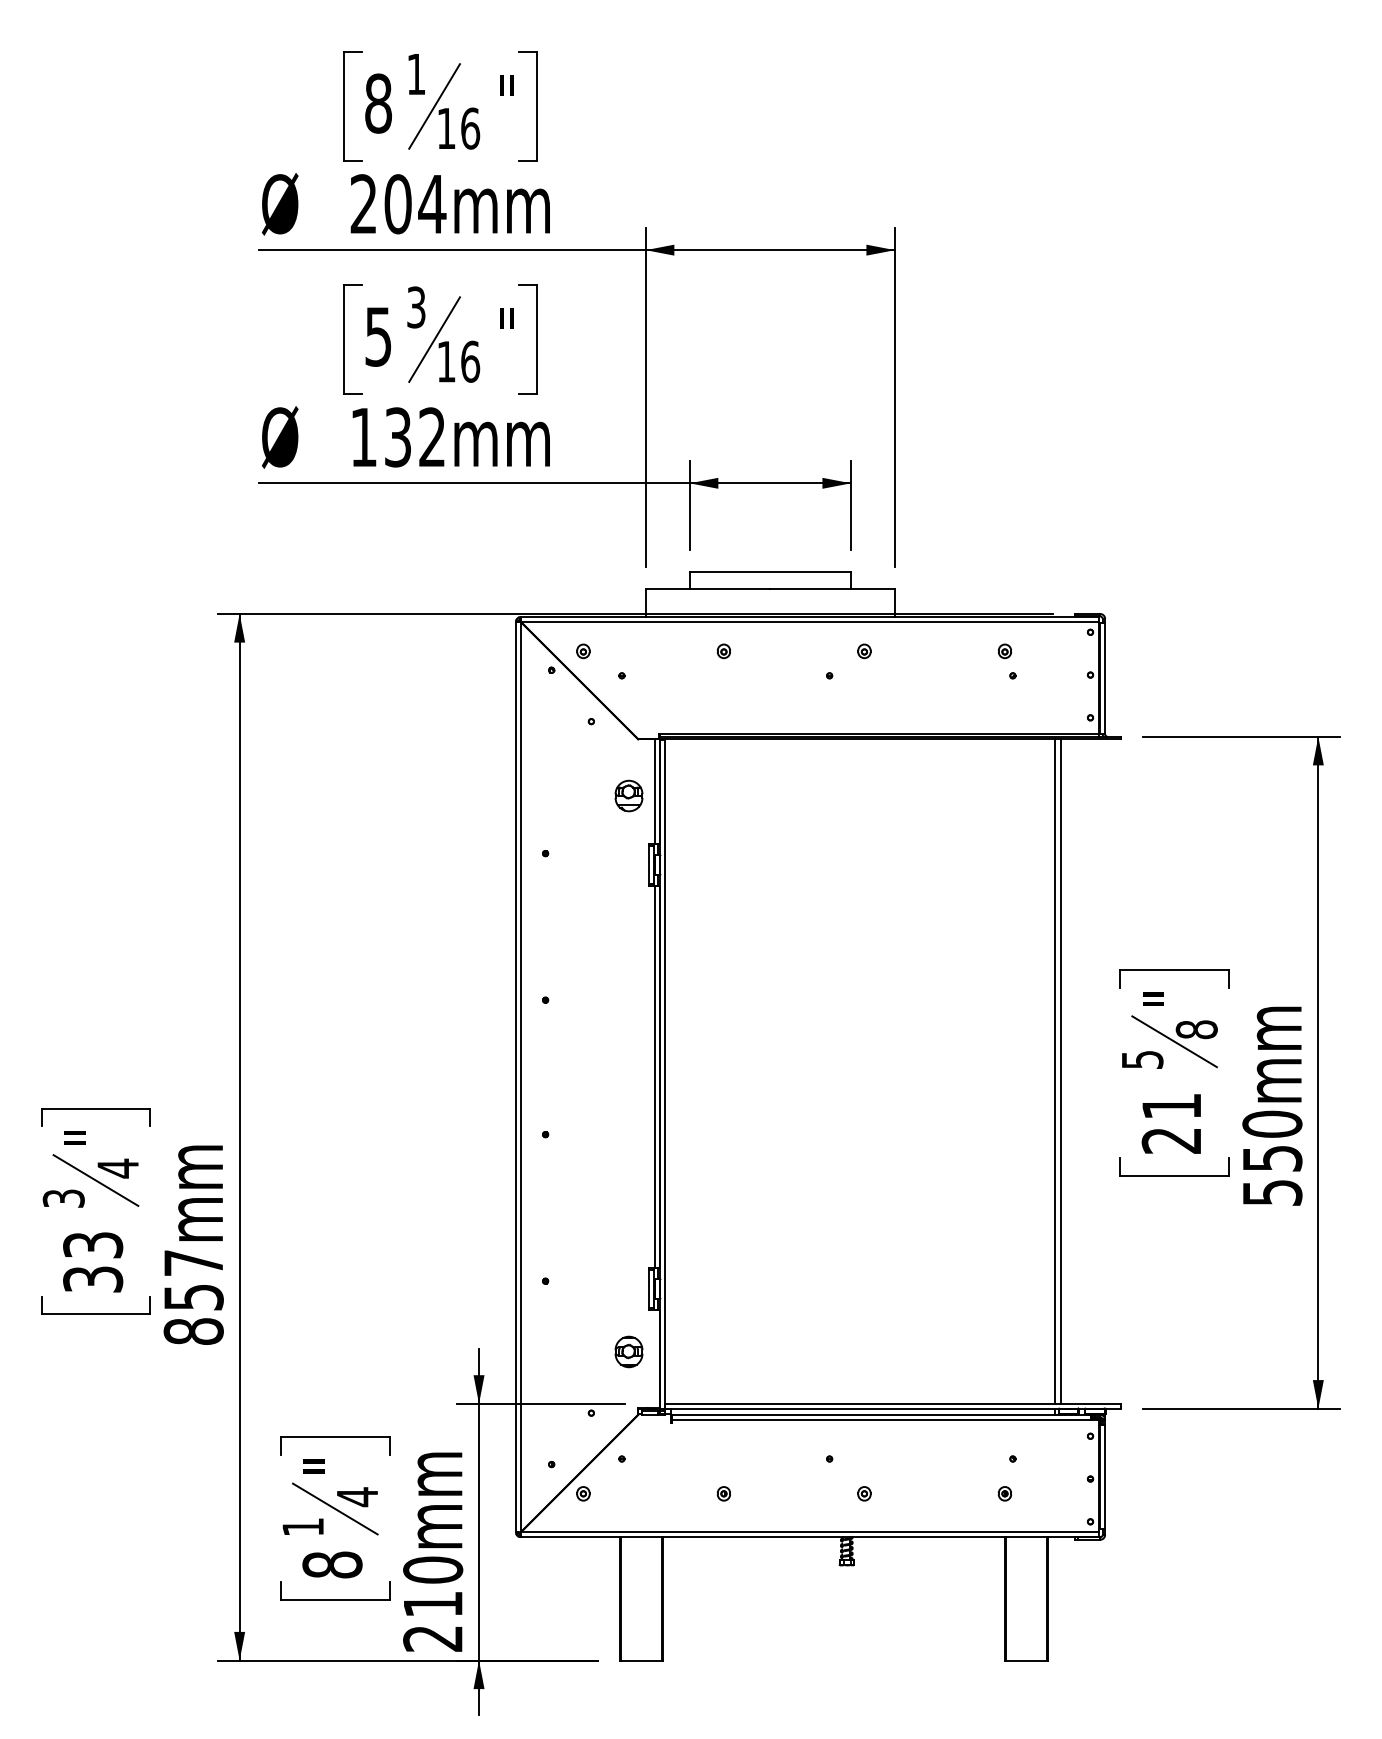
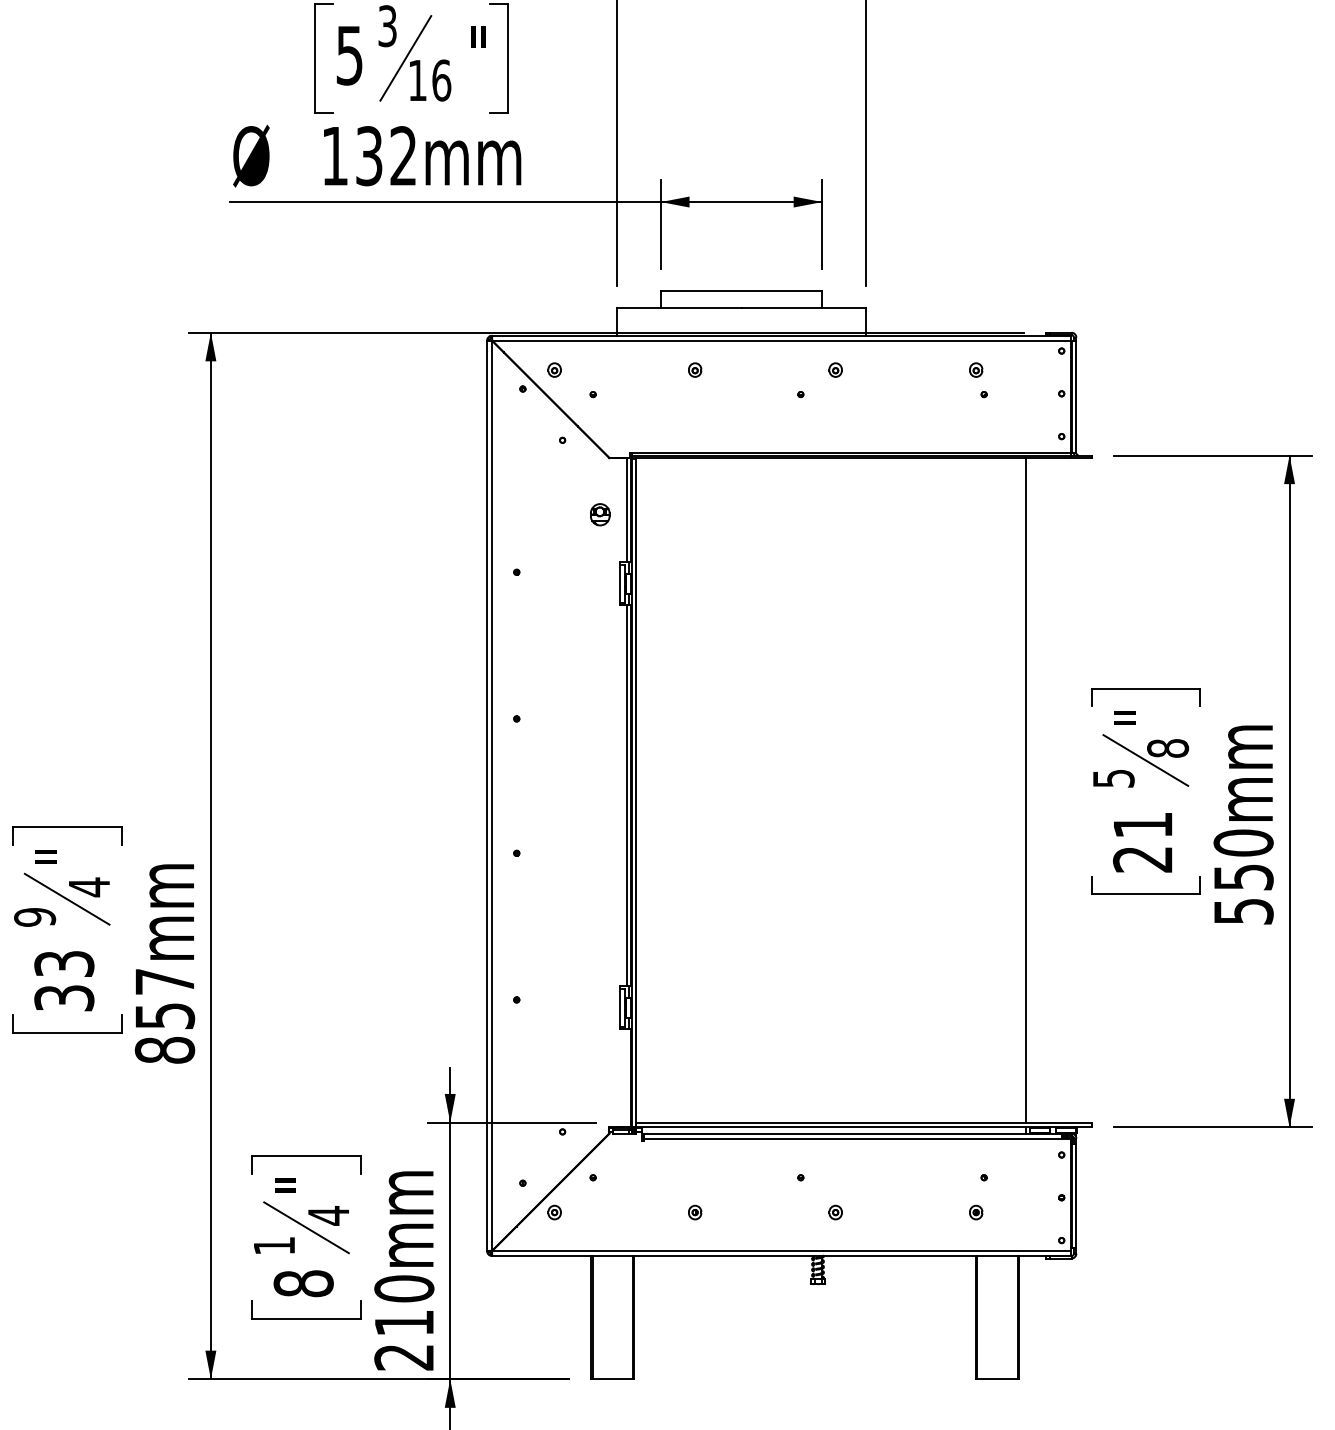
part: (628, 795) -> (599, 514), size x0.7
line: (1061, 1071) -> (1032, 790), removed
text: (63, 1198) -> (34, 917), 3 -> 9
part: (628, 1351) -> (599, 1070), removed

